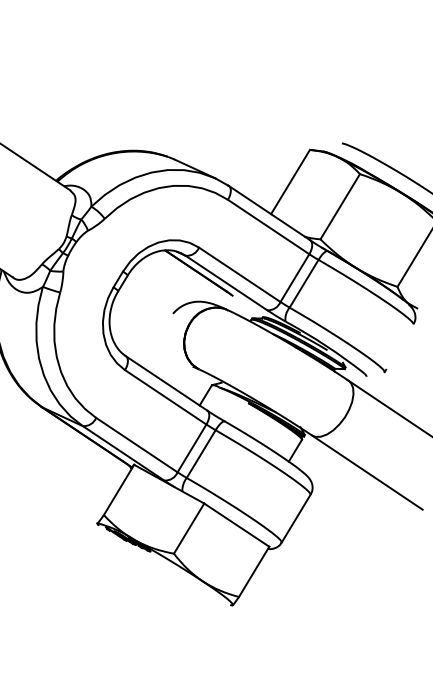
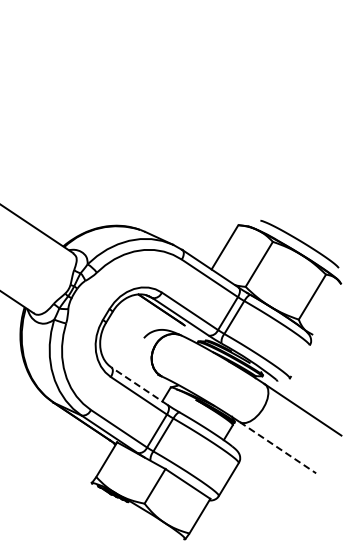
line: (166, 383) -> (139, 386), solid -> dashed
line: (366, 472) -> (277, 447), solid -> dashed

